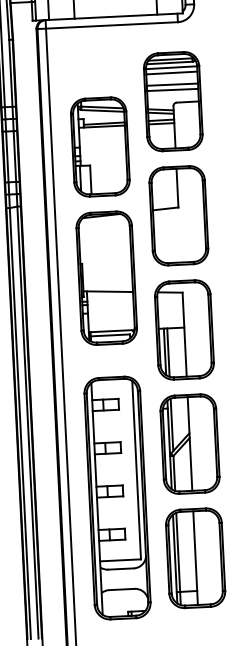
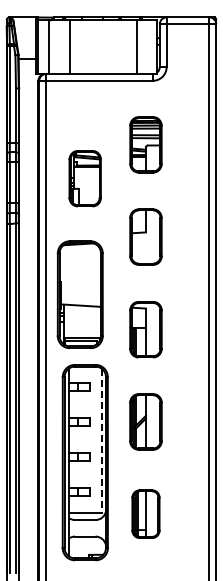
part: (172, 101) -> (145, 144), size x0.7
part: (99, 147) -> (84, 178), size x0.7
part: (178, 215) -> (145, 236), size x0.7
part: (105, 278) -> (79, 294), moved
part: (183, 329) -> (145, 329), size x0.7
part: (189, 443) -> (145, 421), size x0.7
line: (136, 471) -> (101, 441), solid -> dashed
part: (194, 557) -> (145, 513), size x0.6

